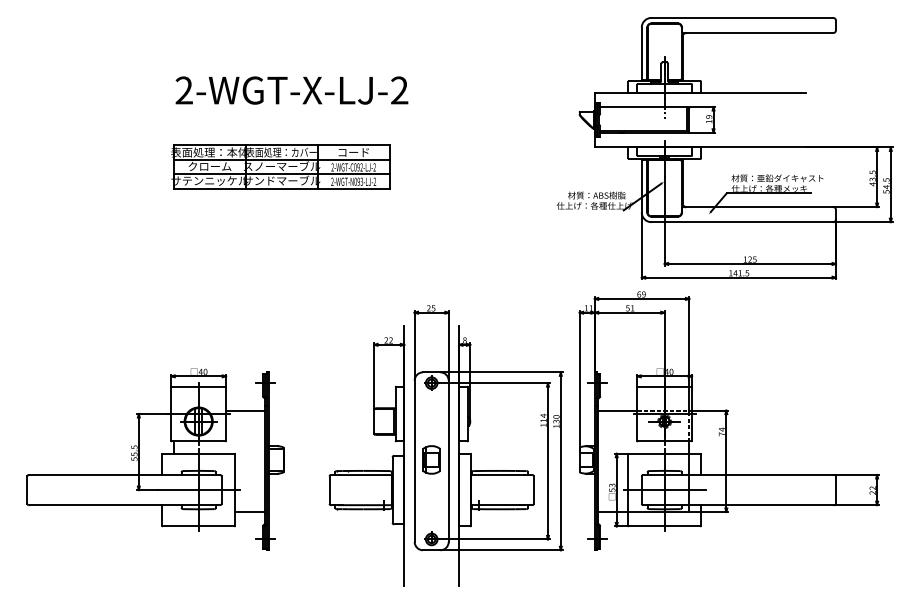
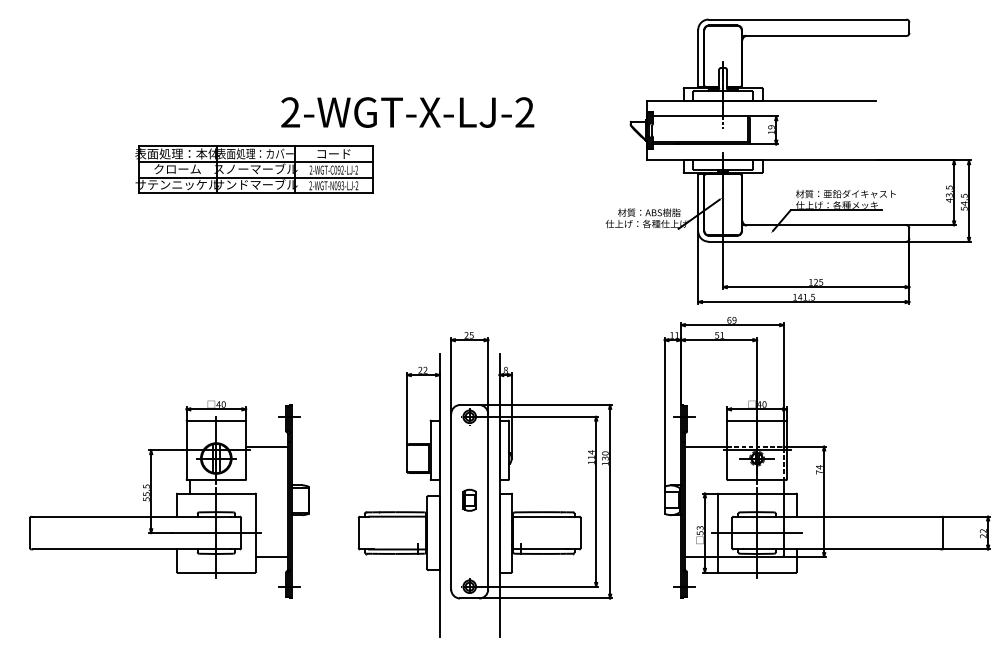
text: (291, 90) -> (407, 112), moved
part: (280, 166) -> (254, 169), moved
part: (728, 420) -> (826, 457), moved
part: (431, 460) -> (469, 500), size x0.7

